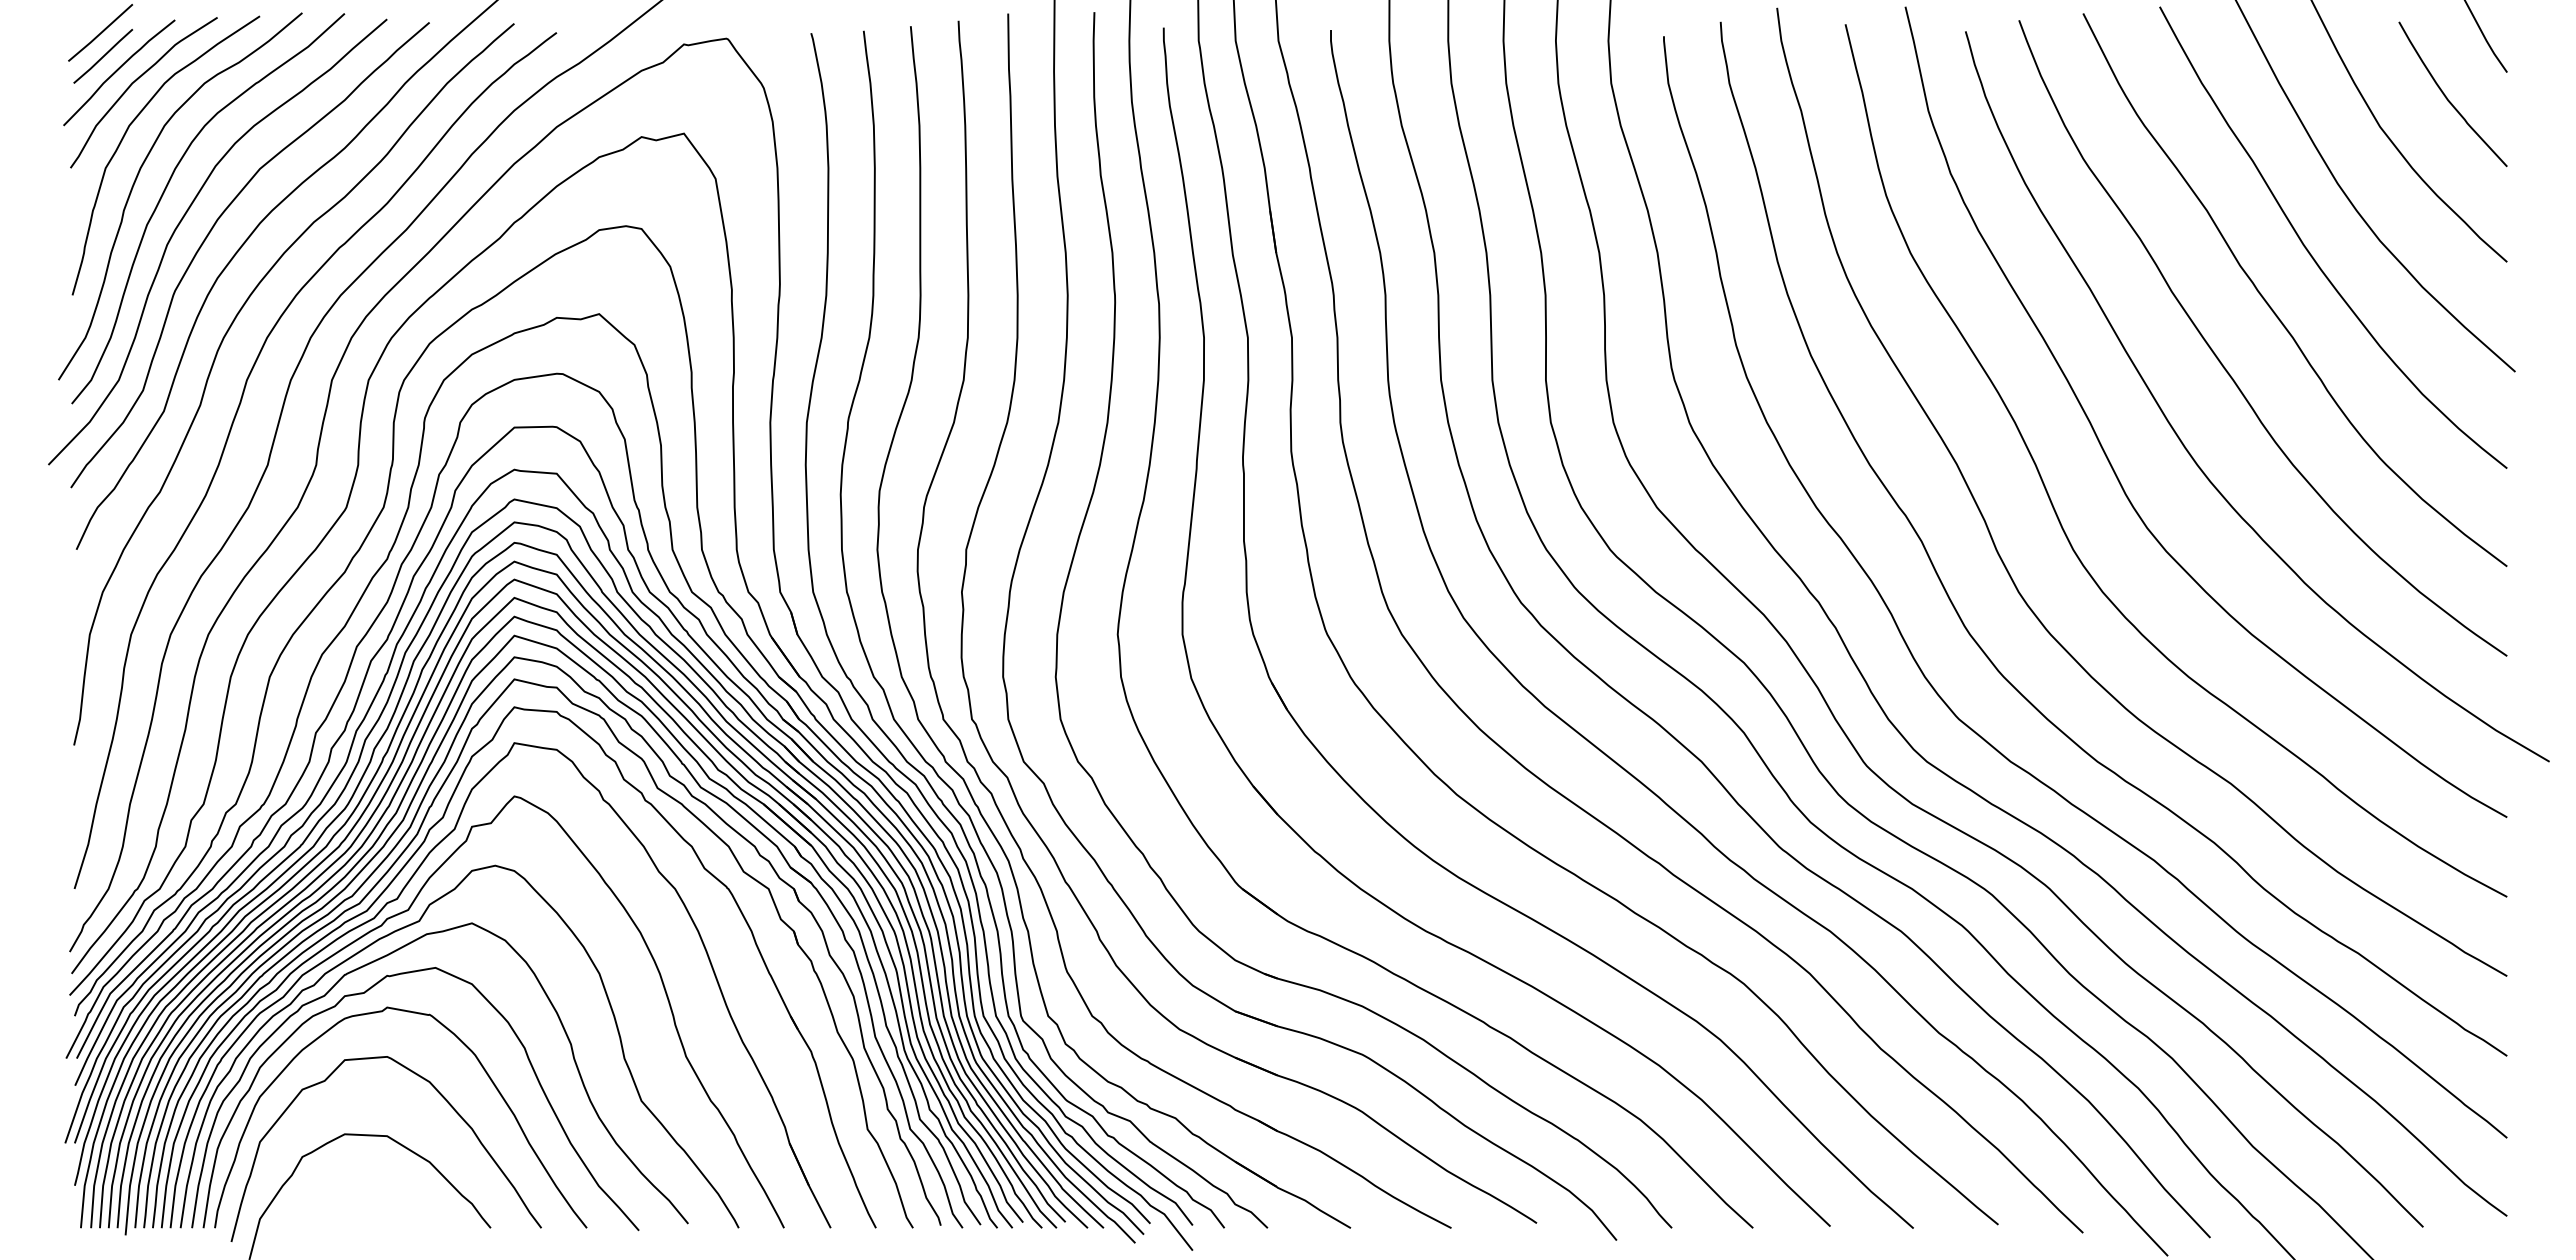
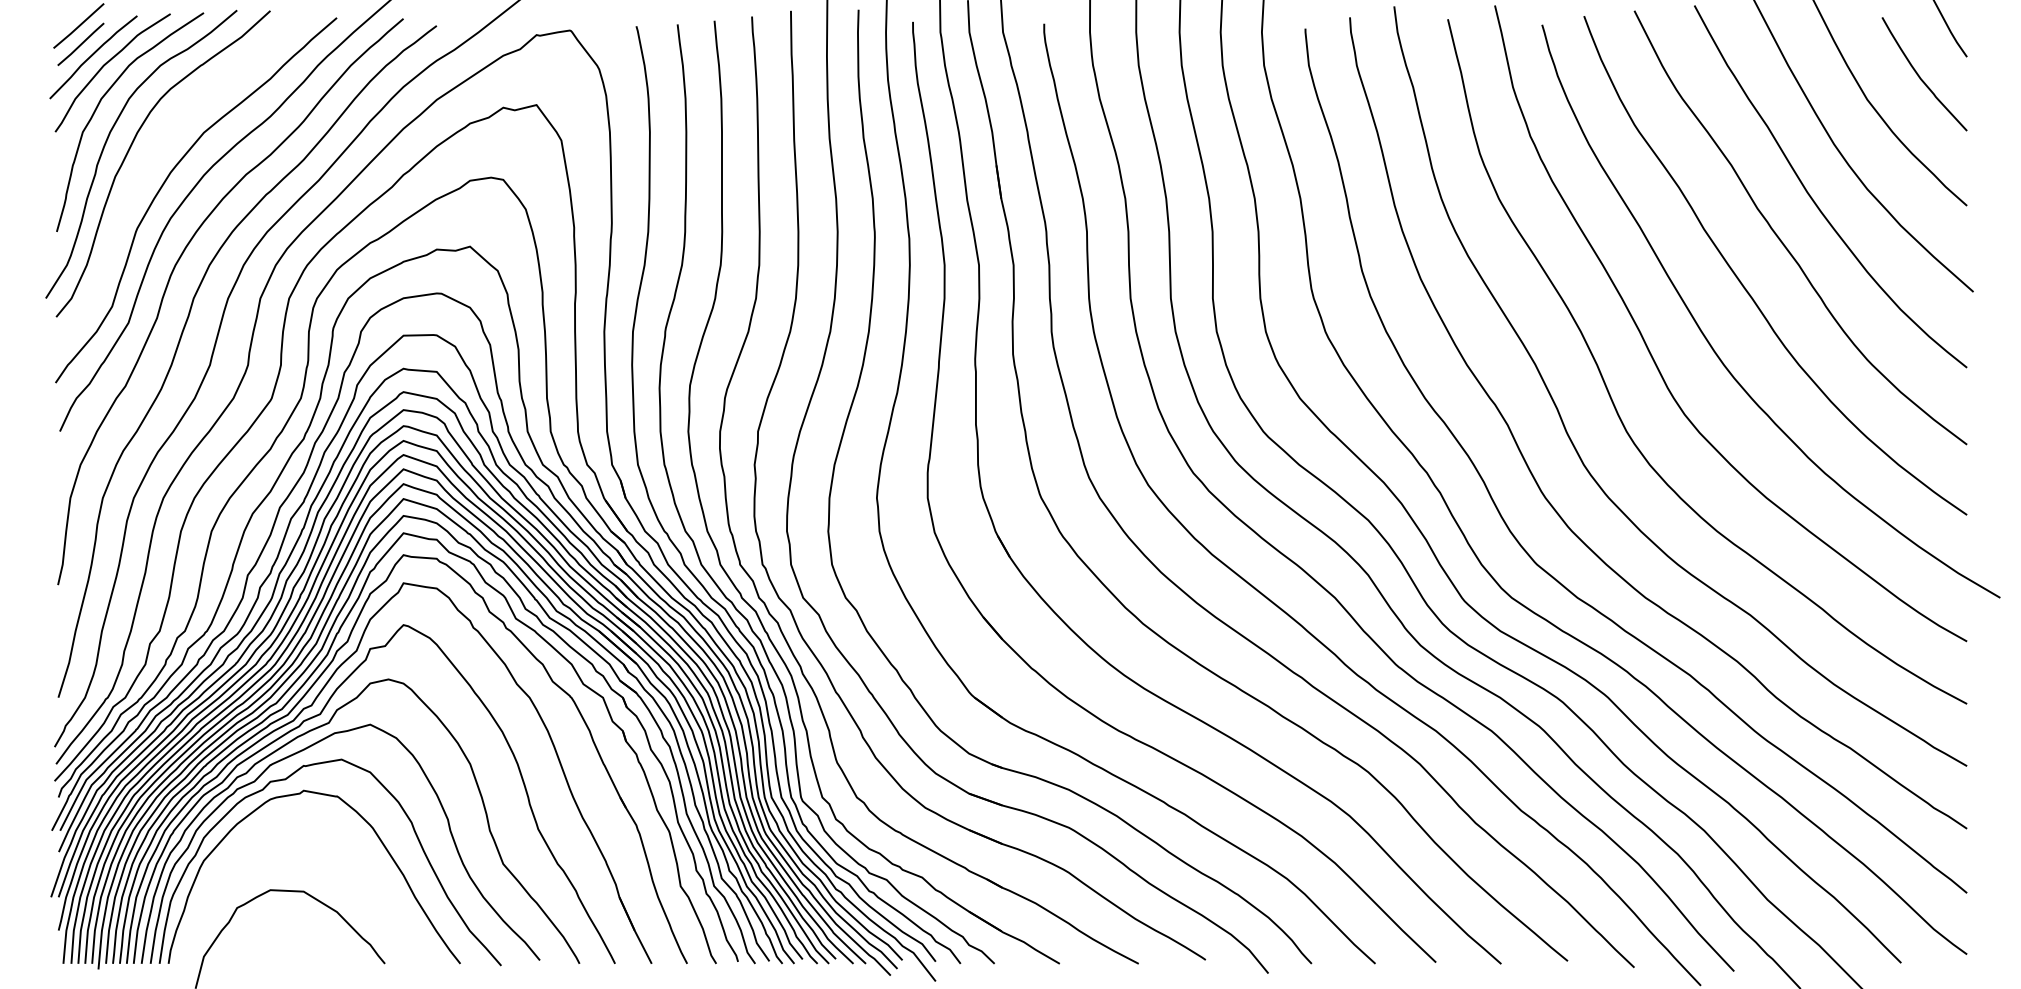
curve: (181, 222) -> (142, 174), removed
curve: (439, 1094) -> (344, 858), removed

